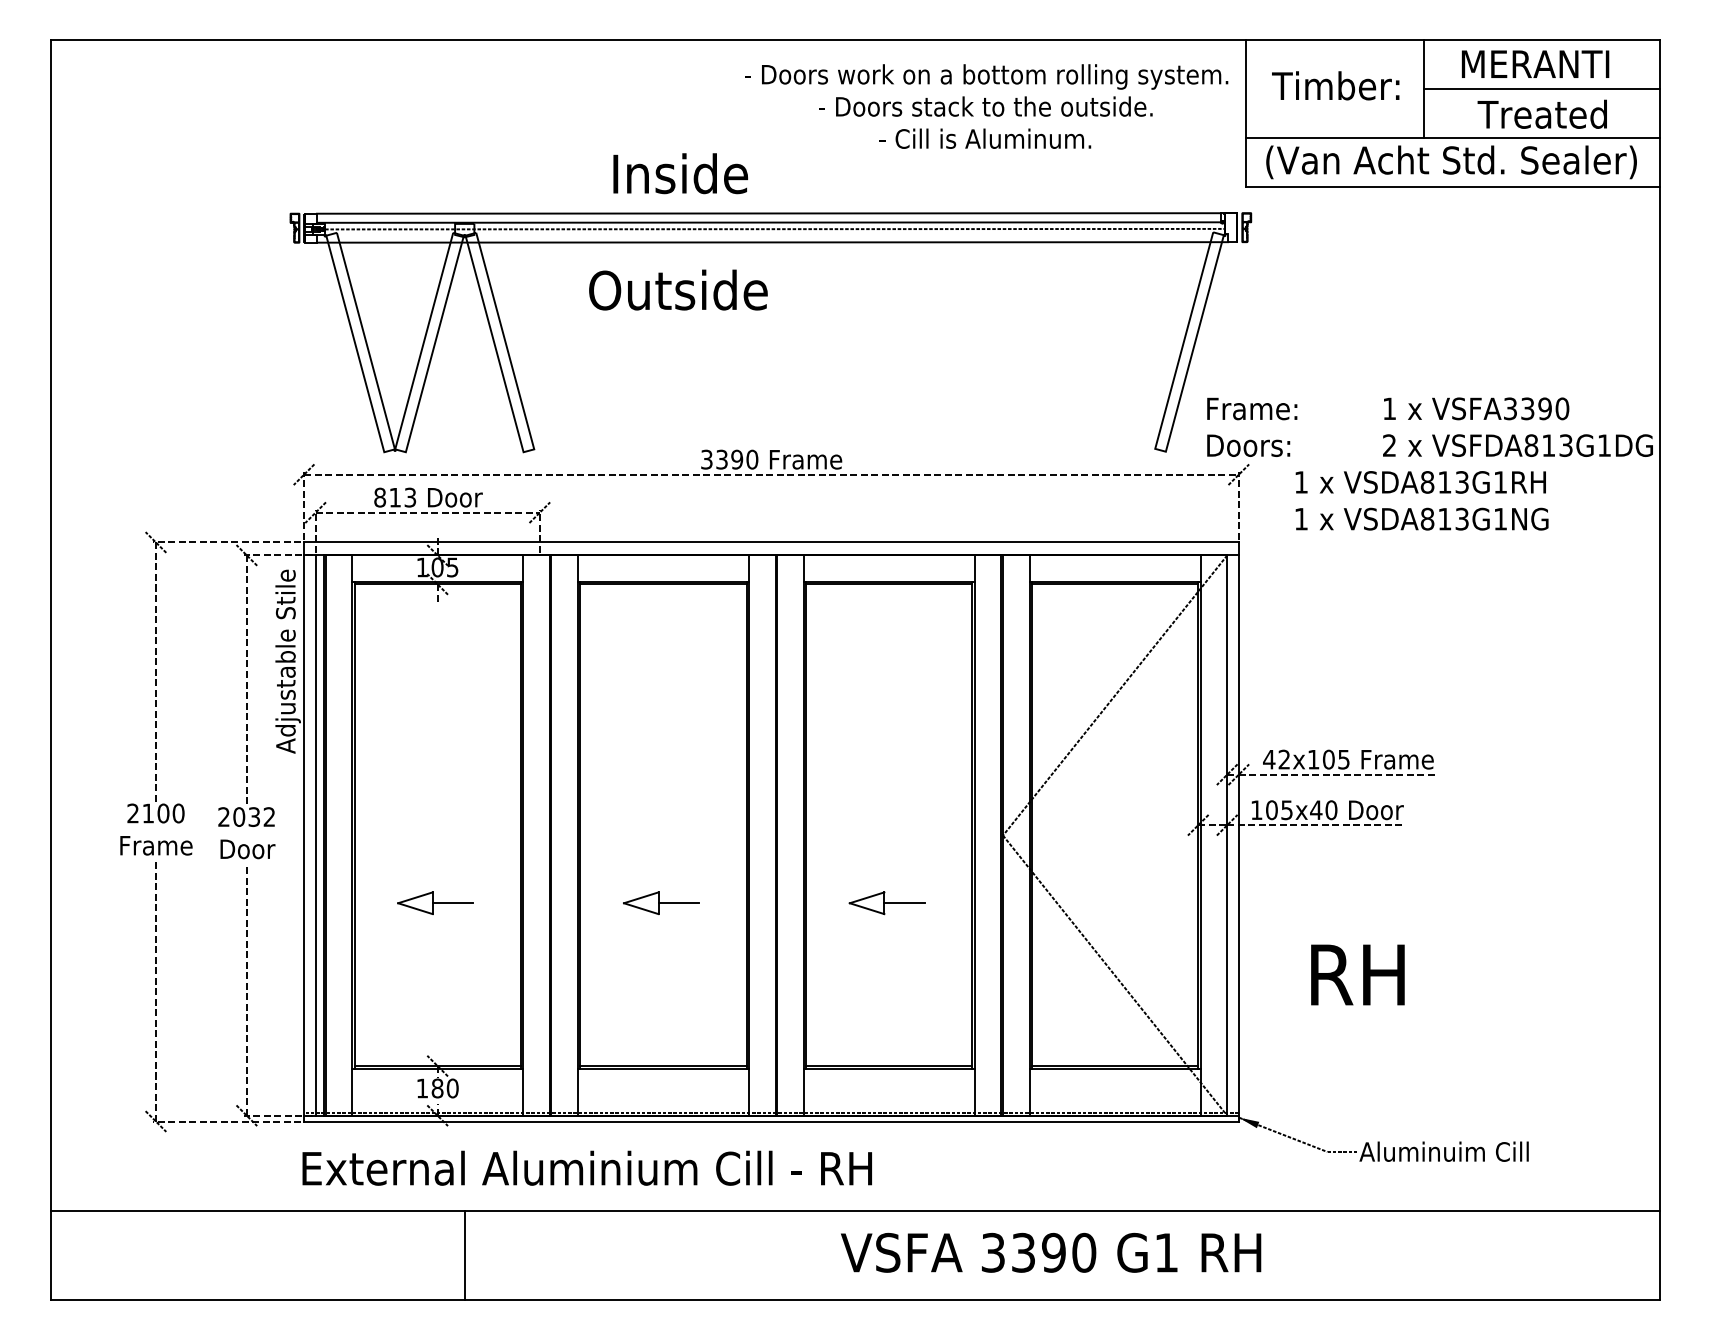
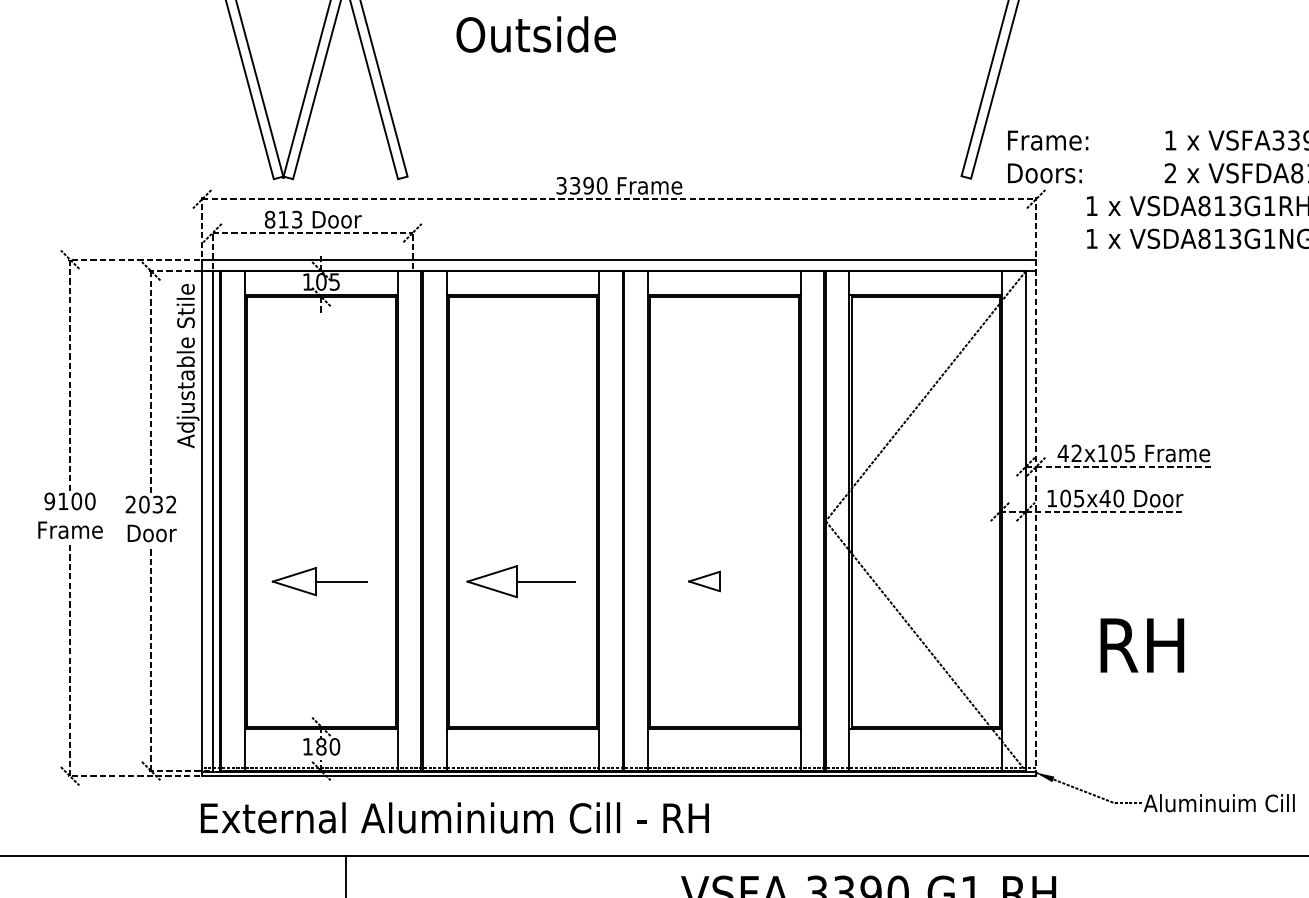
text: (133, 813) -> (50, 501), 2100 -> 9100
line: (1238, 832) -> (1035, 518), solid -> dashed
part: (435, 902) -> (319, 580), size x1.4
part: (661, 902) -> (521, 580), size x1.6
line: (904, 903) -> (737, 581), removed

